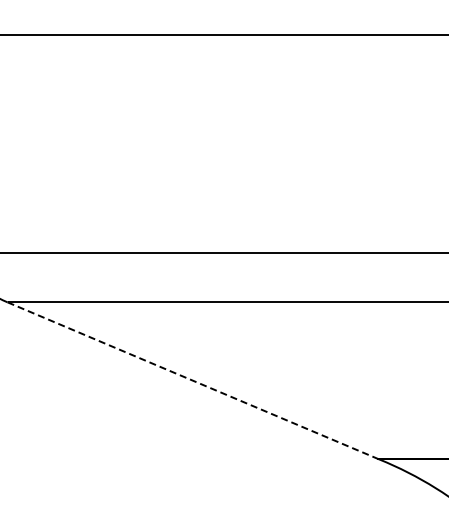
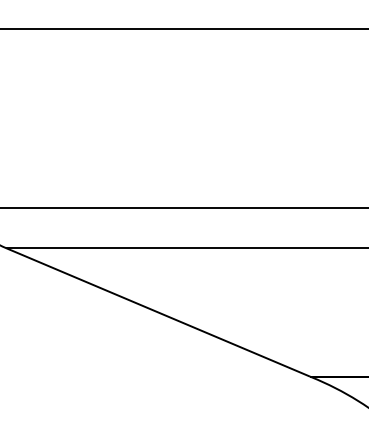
line: (192, 380) -> (158, 312), dashed -> solid

